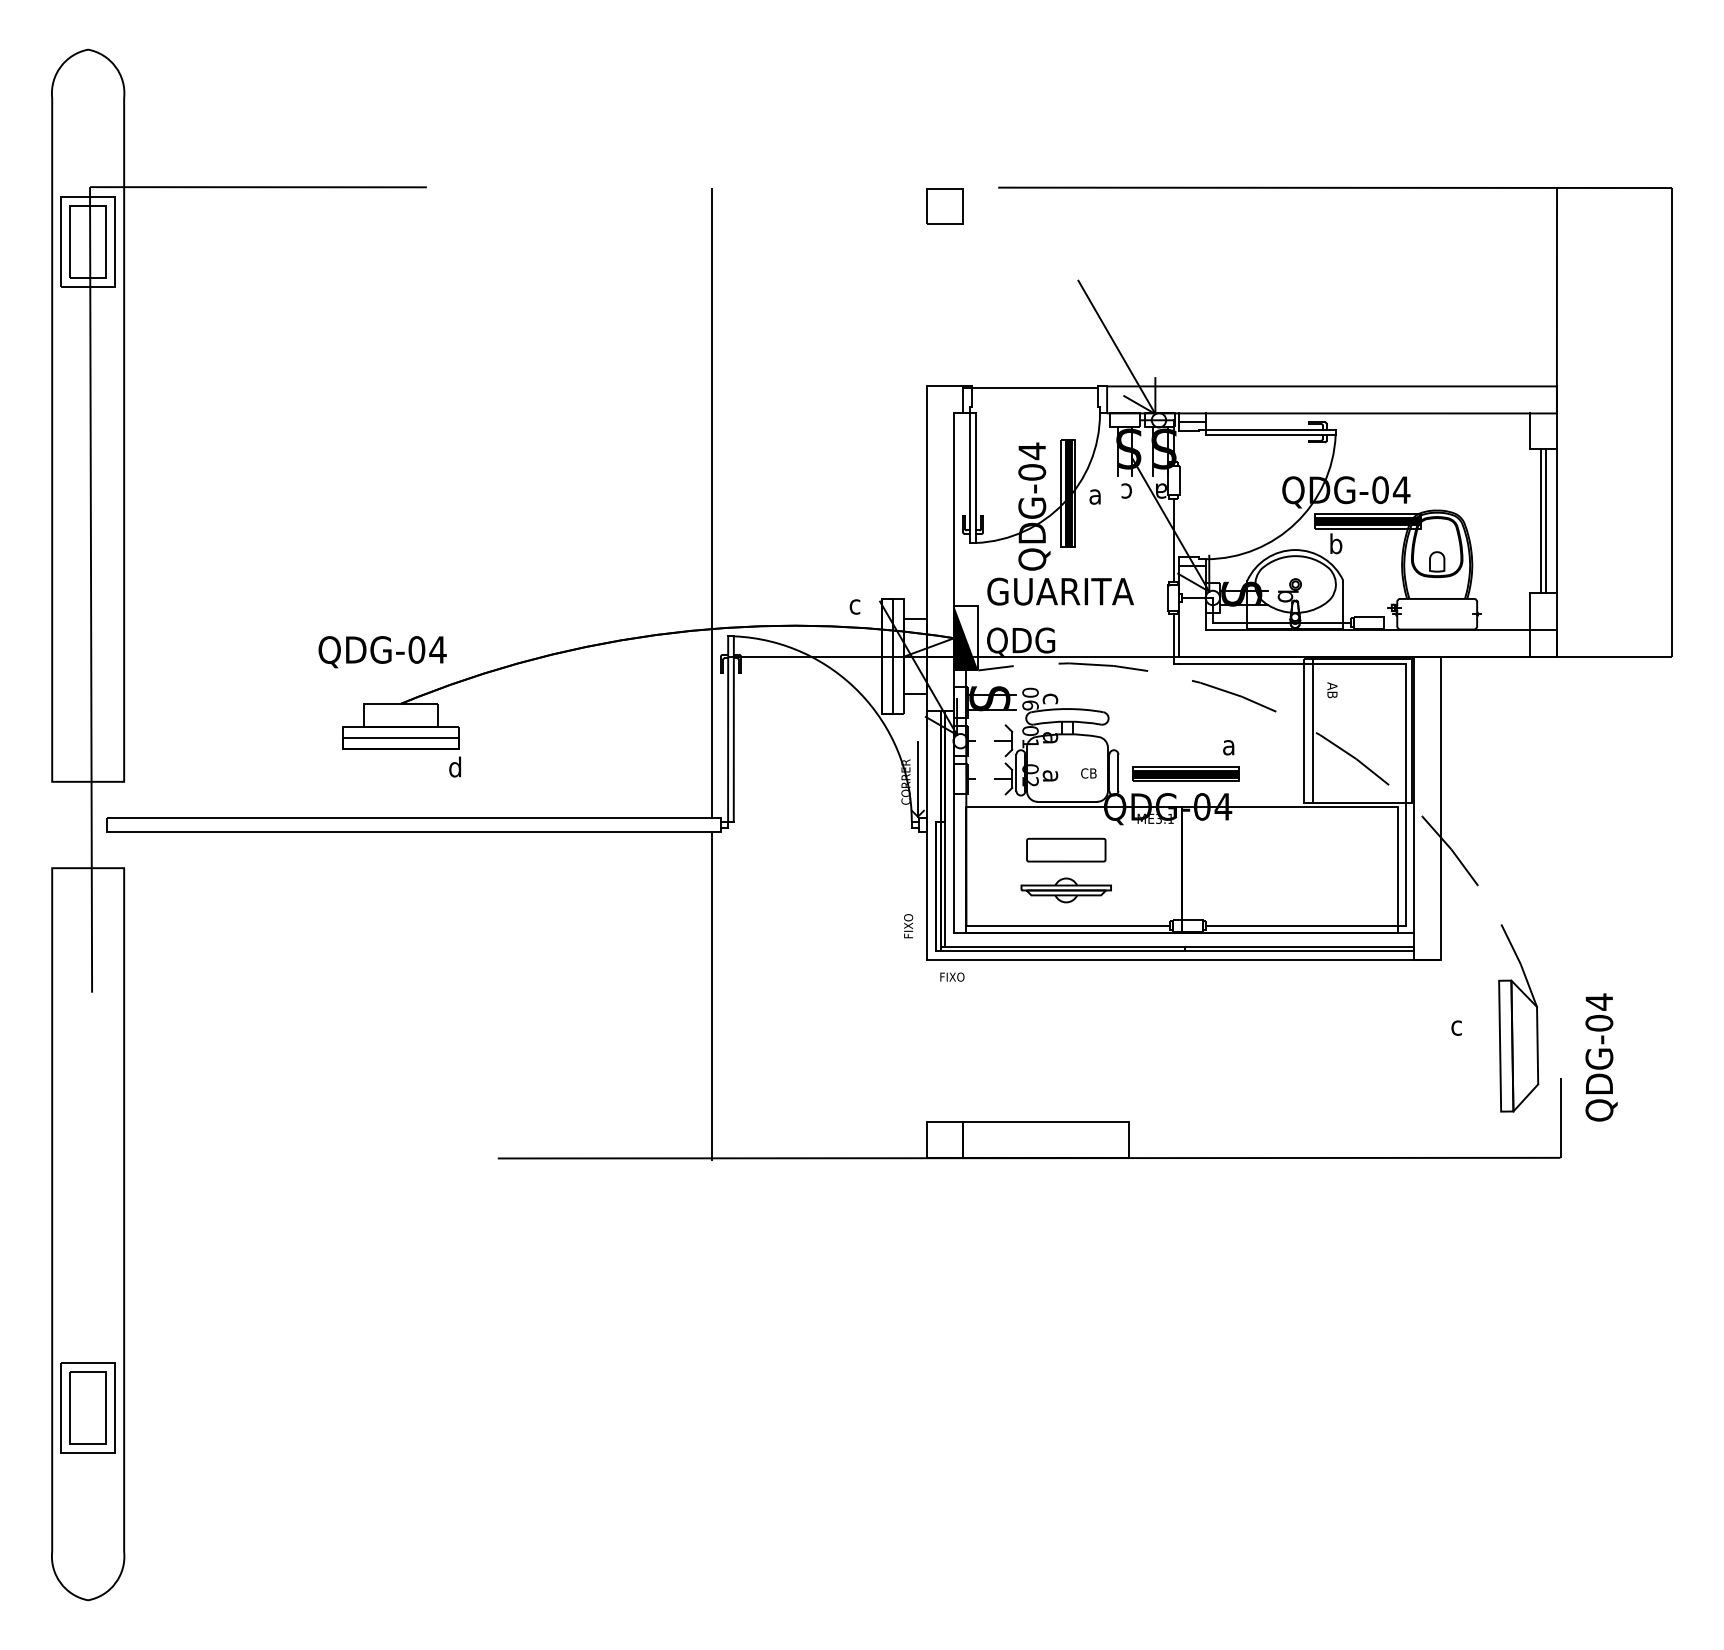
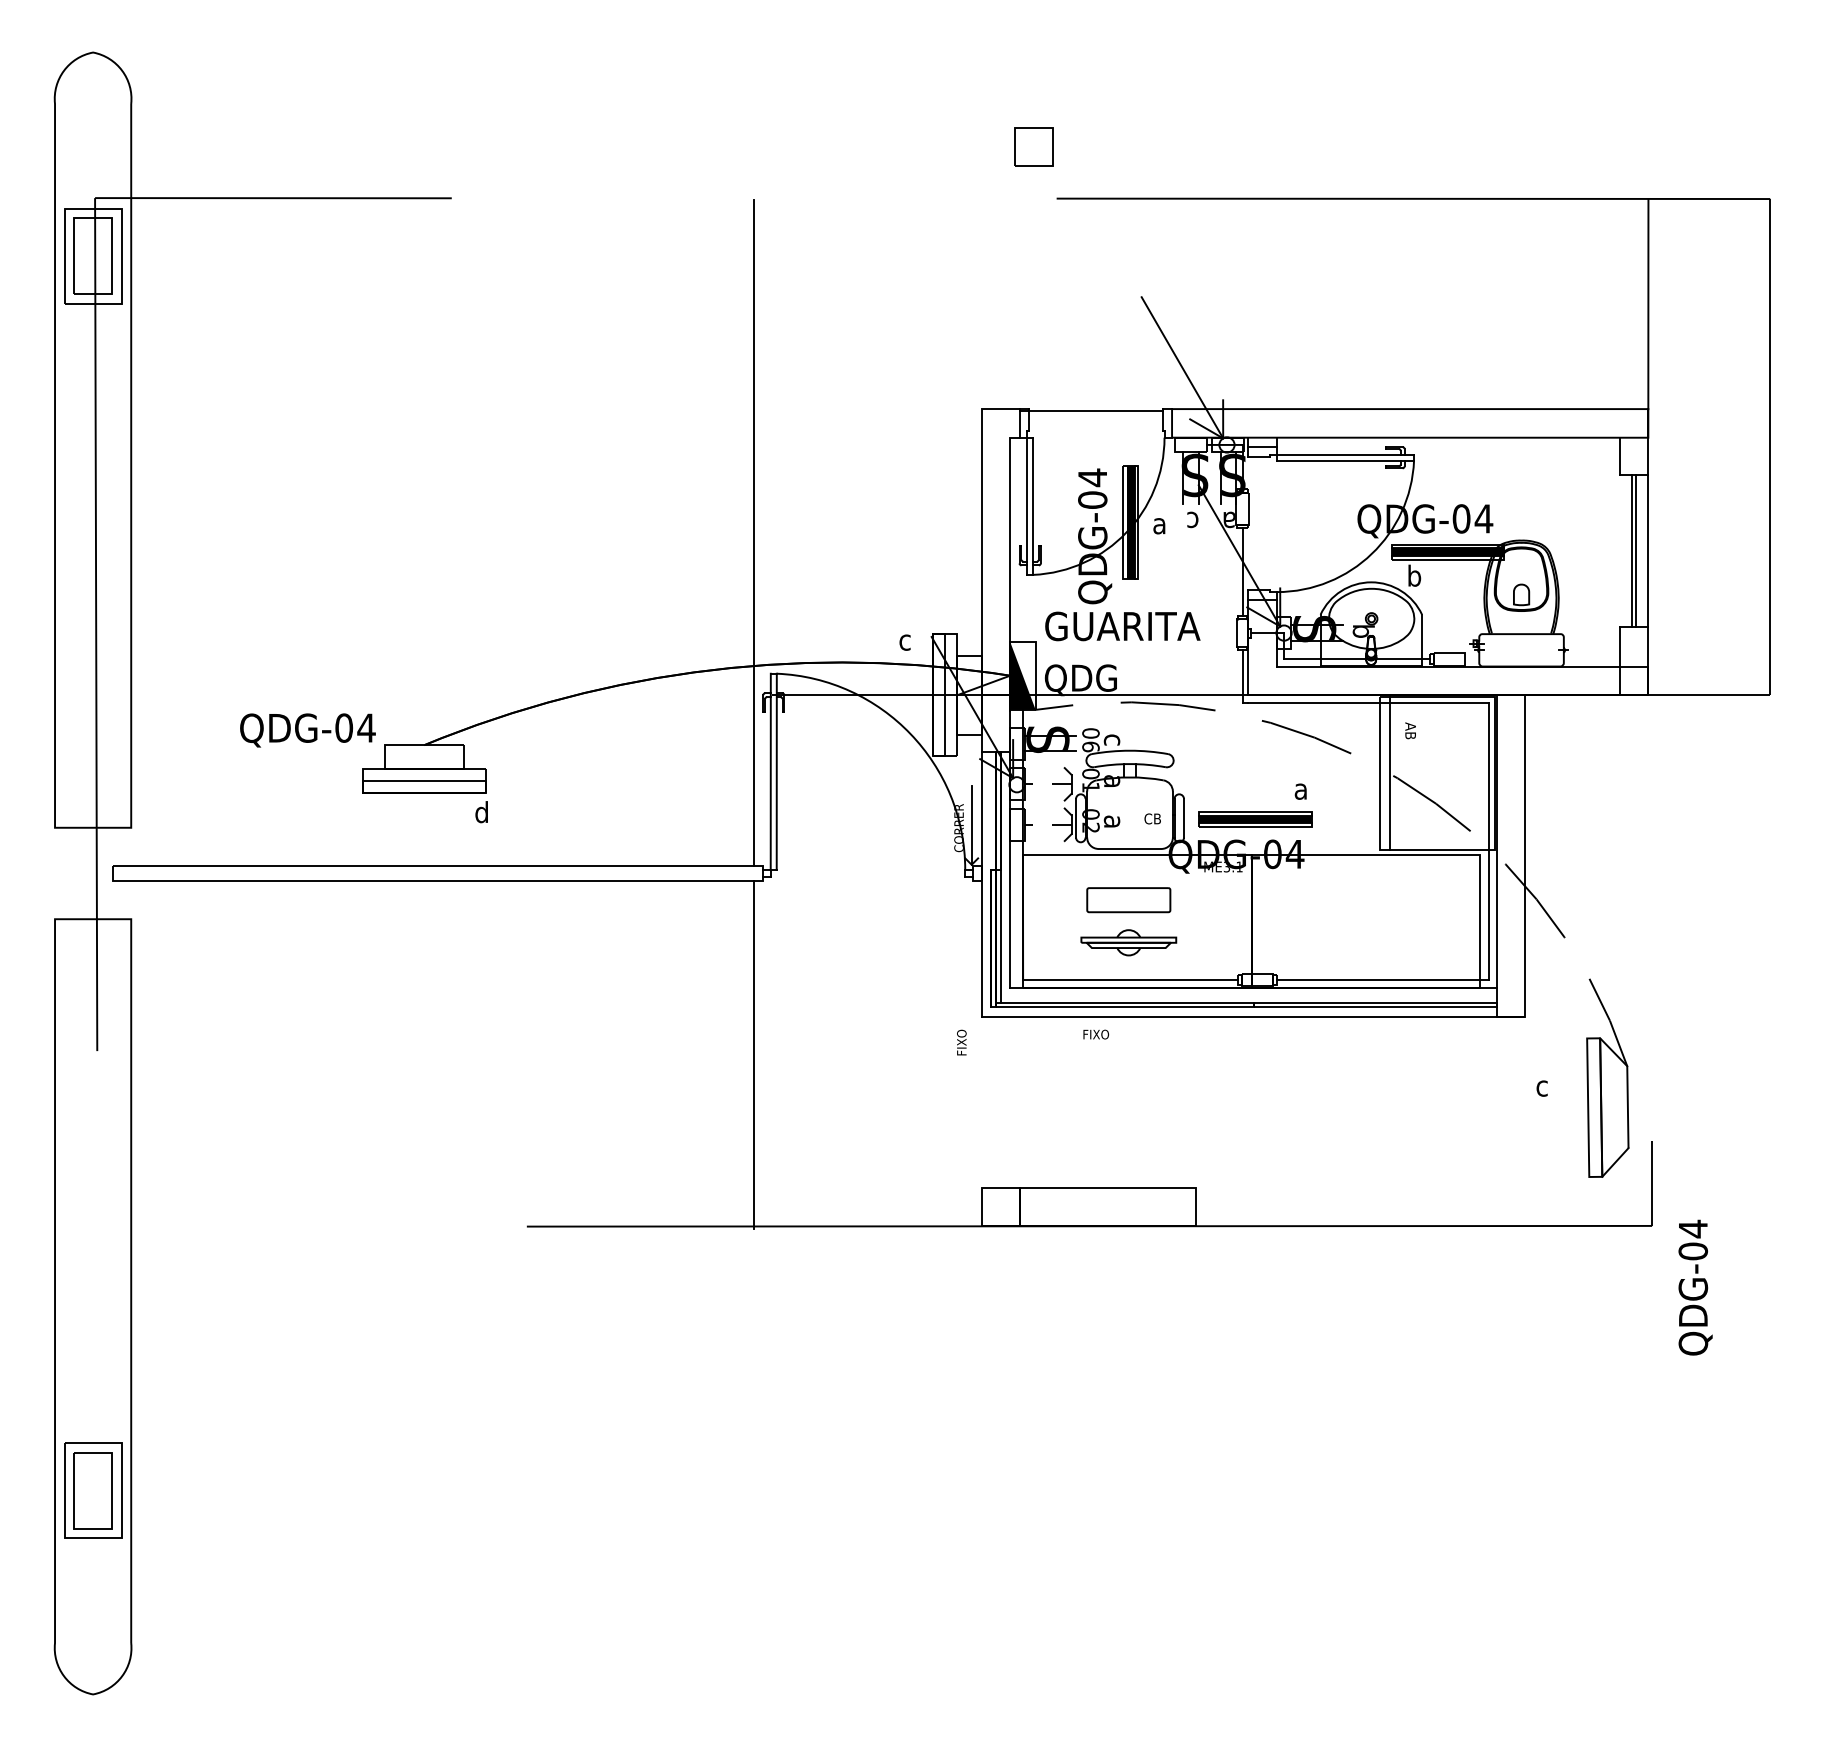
part: (945, 206) -> (1033, 146), moved
text: (382, 652) -> (307, 730), moved
text: (908, 926) -> (961, 1042), moved
text: (952, 977) -> (1096, 1034), moved
text: (1601, 1057) -> (1695, 1287), moved

